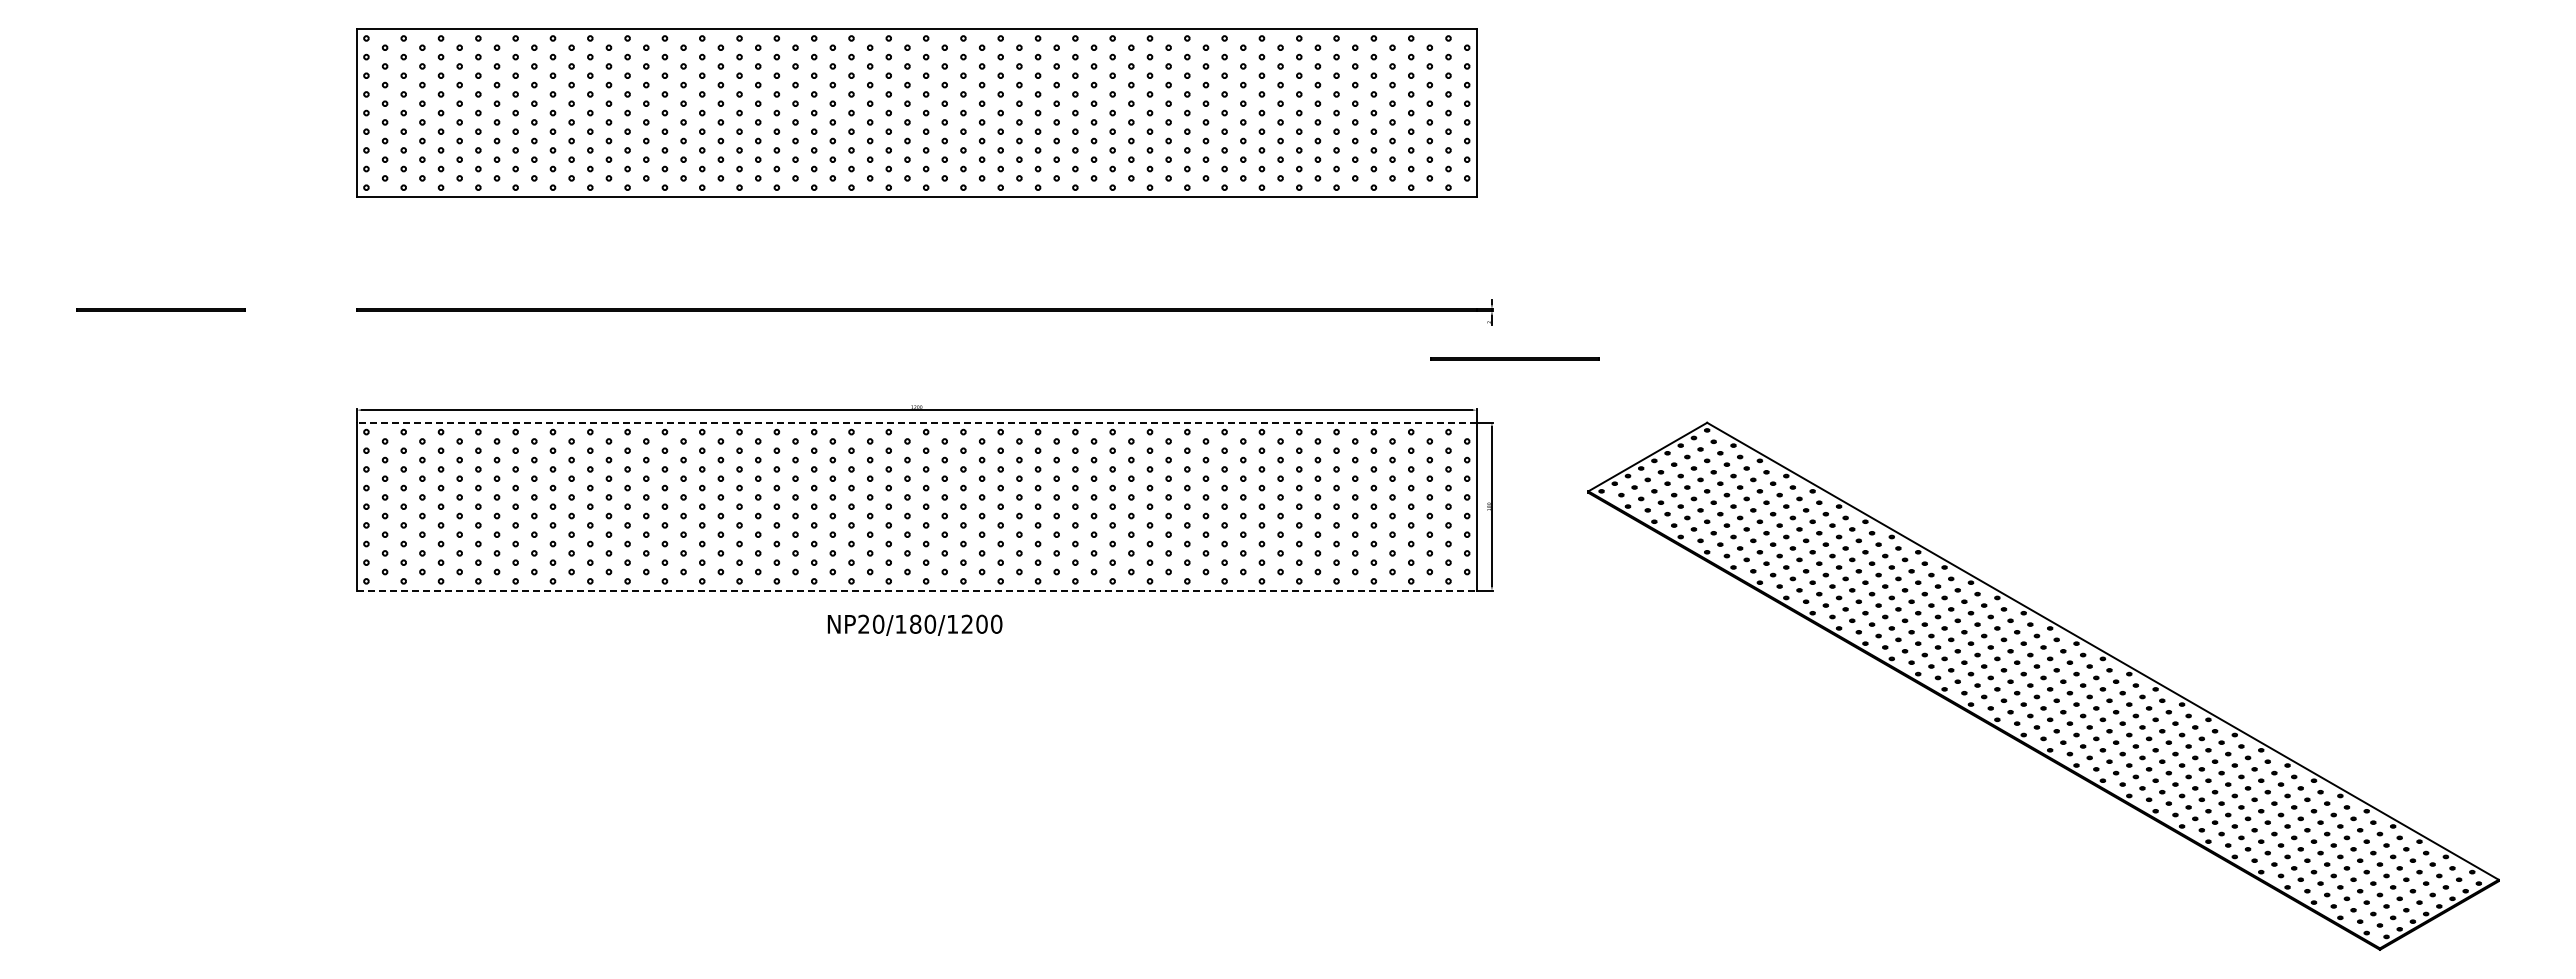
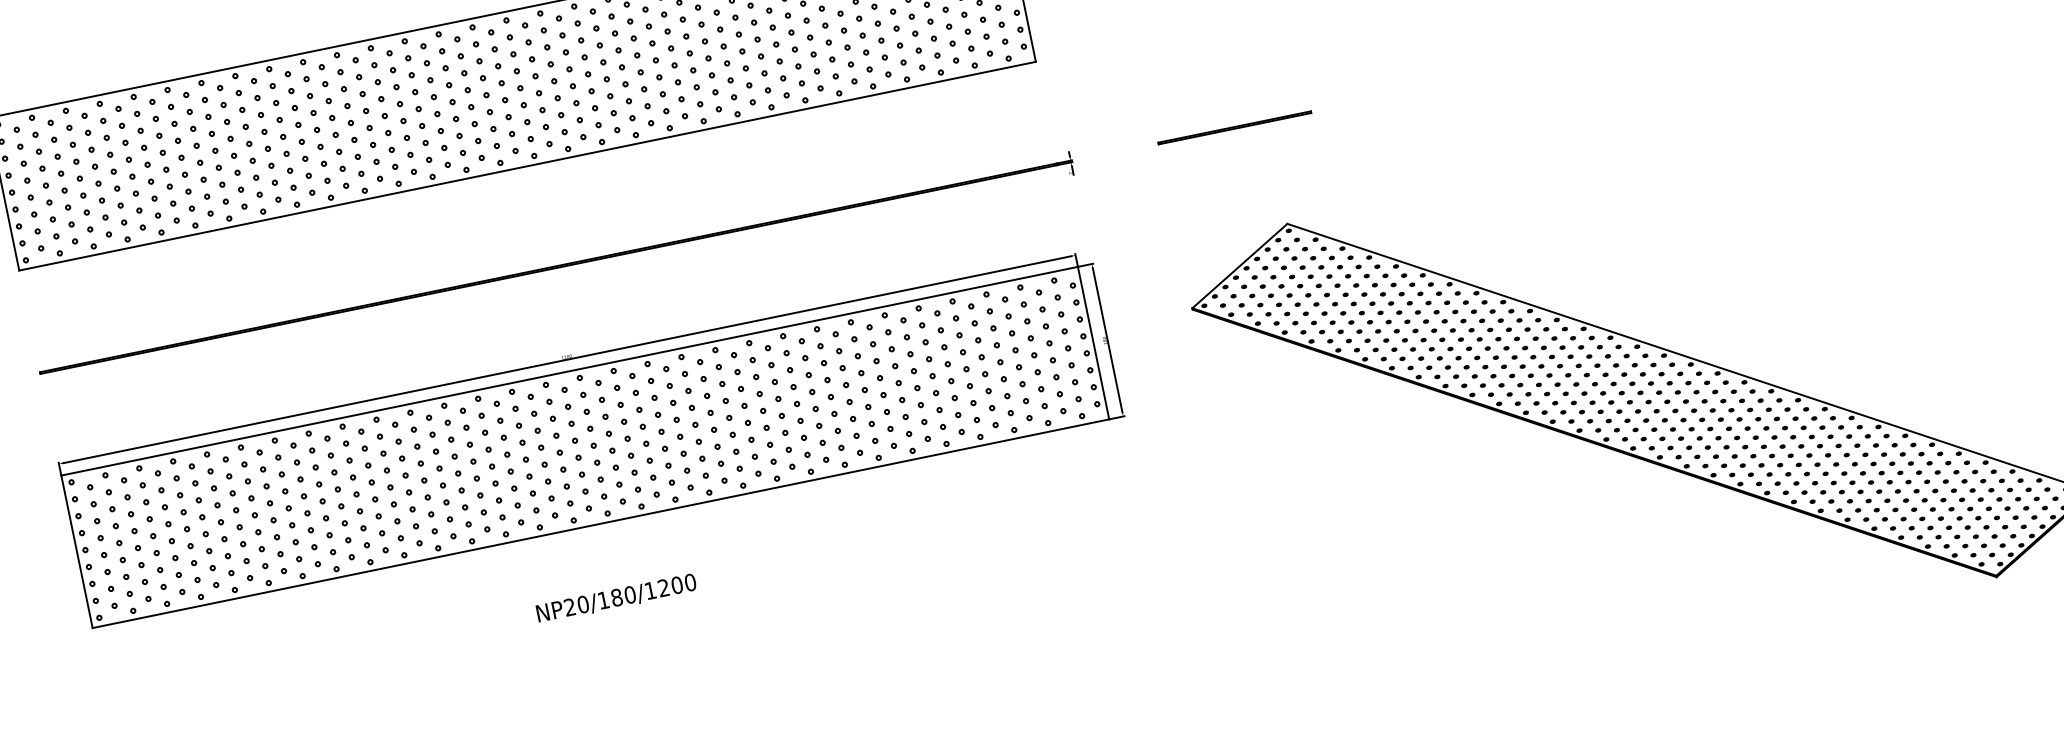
line: (1514, 358) -> (1233, 127), moved
line: (916, 422) -> (569, 371), dashed -> solid
line: (916, 590) -> (600, 523), dashed -> solid
text: (914, 624) -> (615, 598), moved

